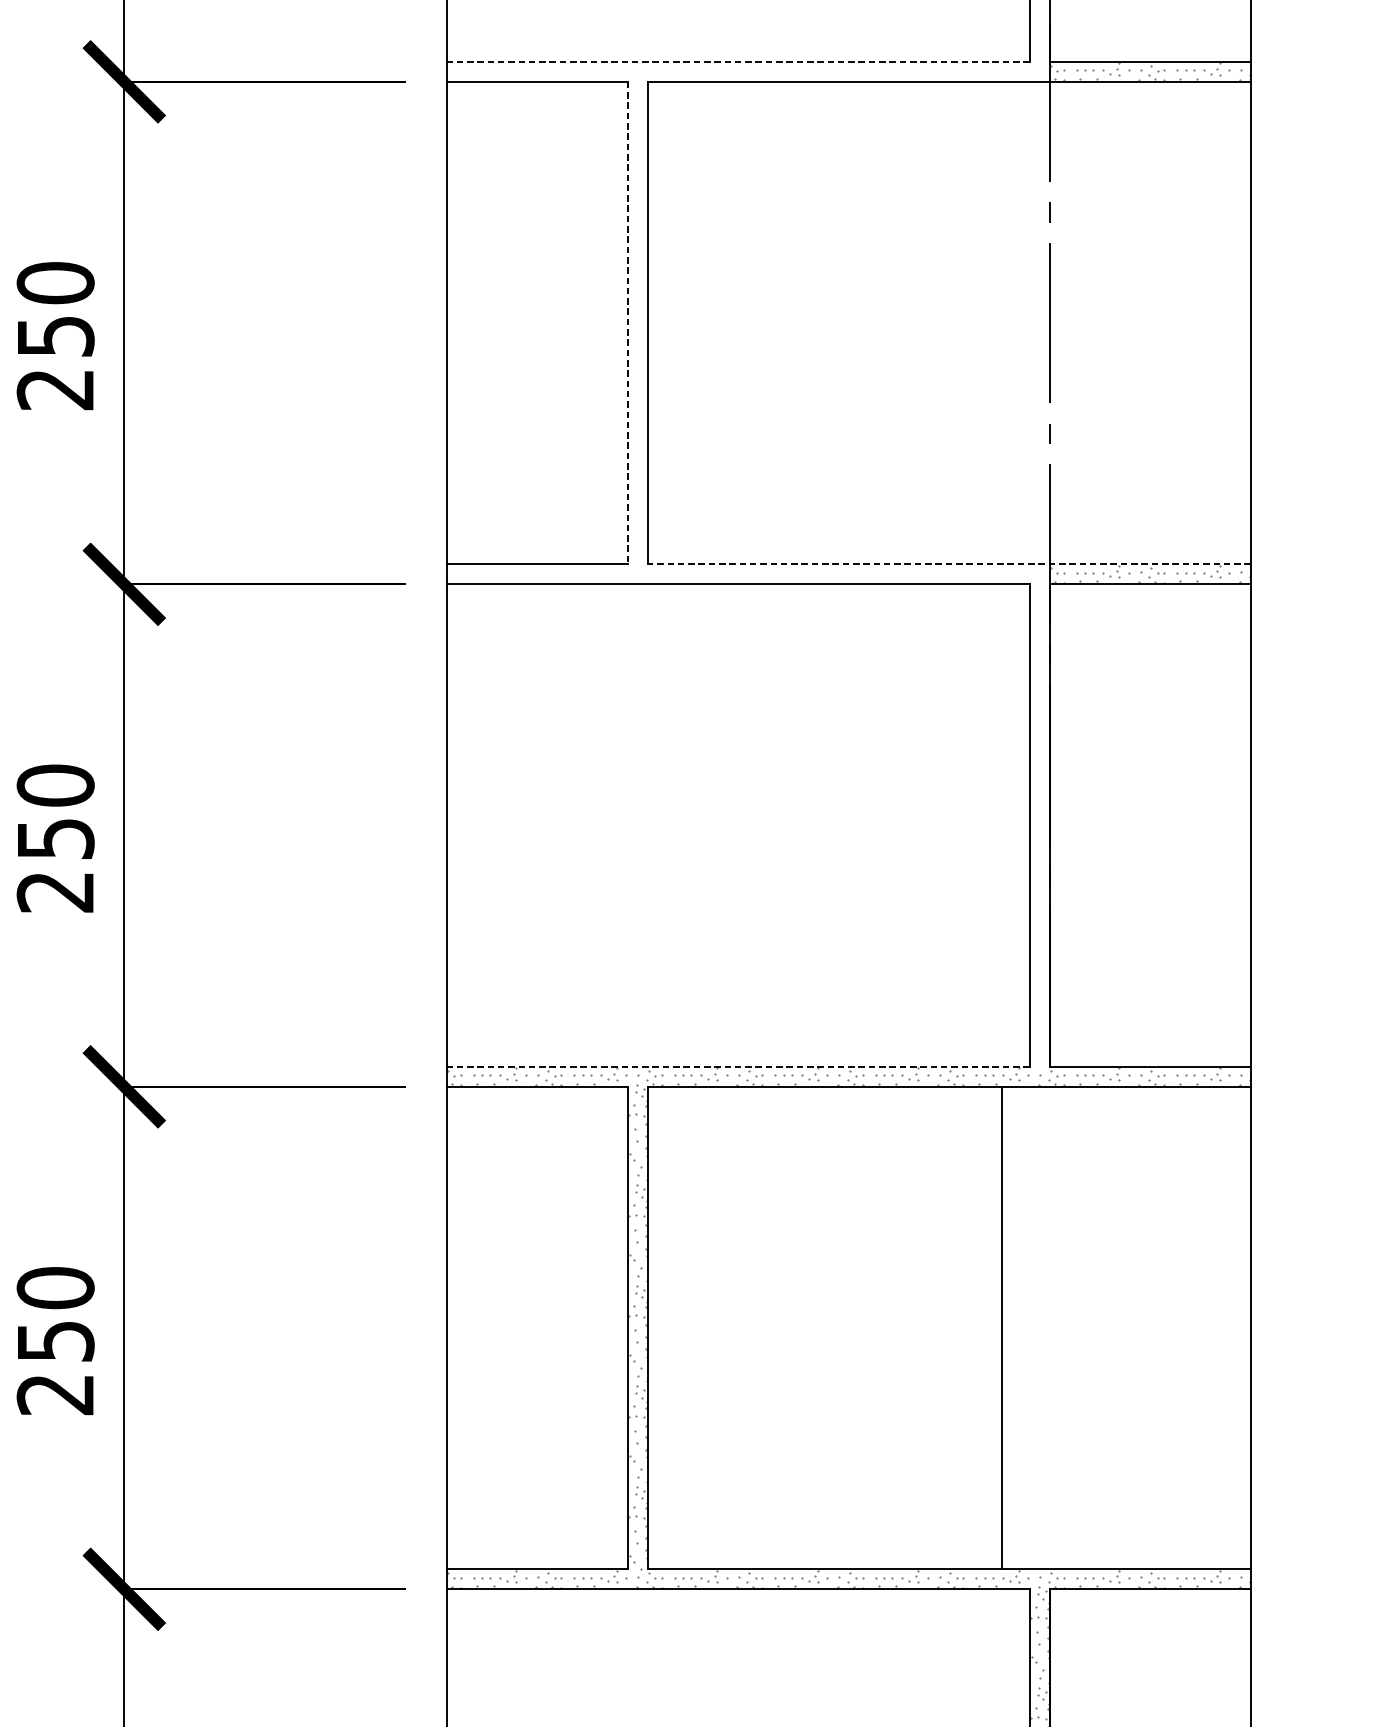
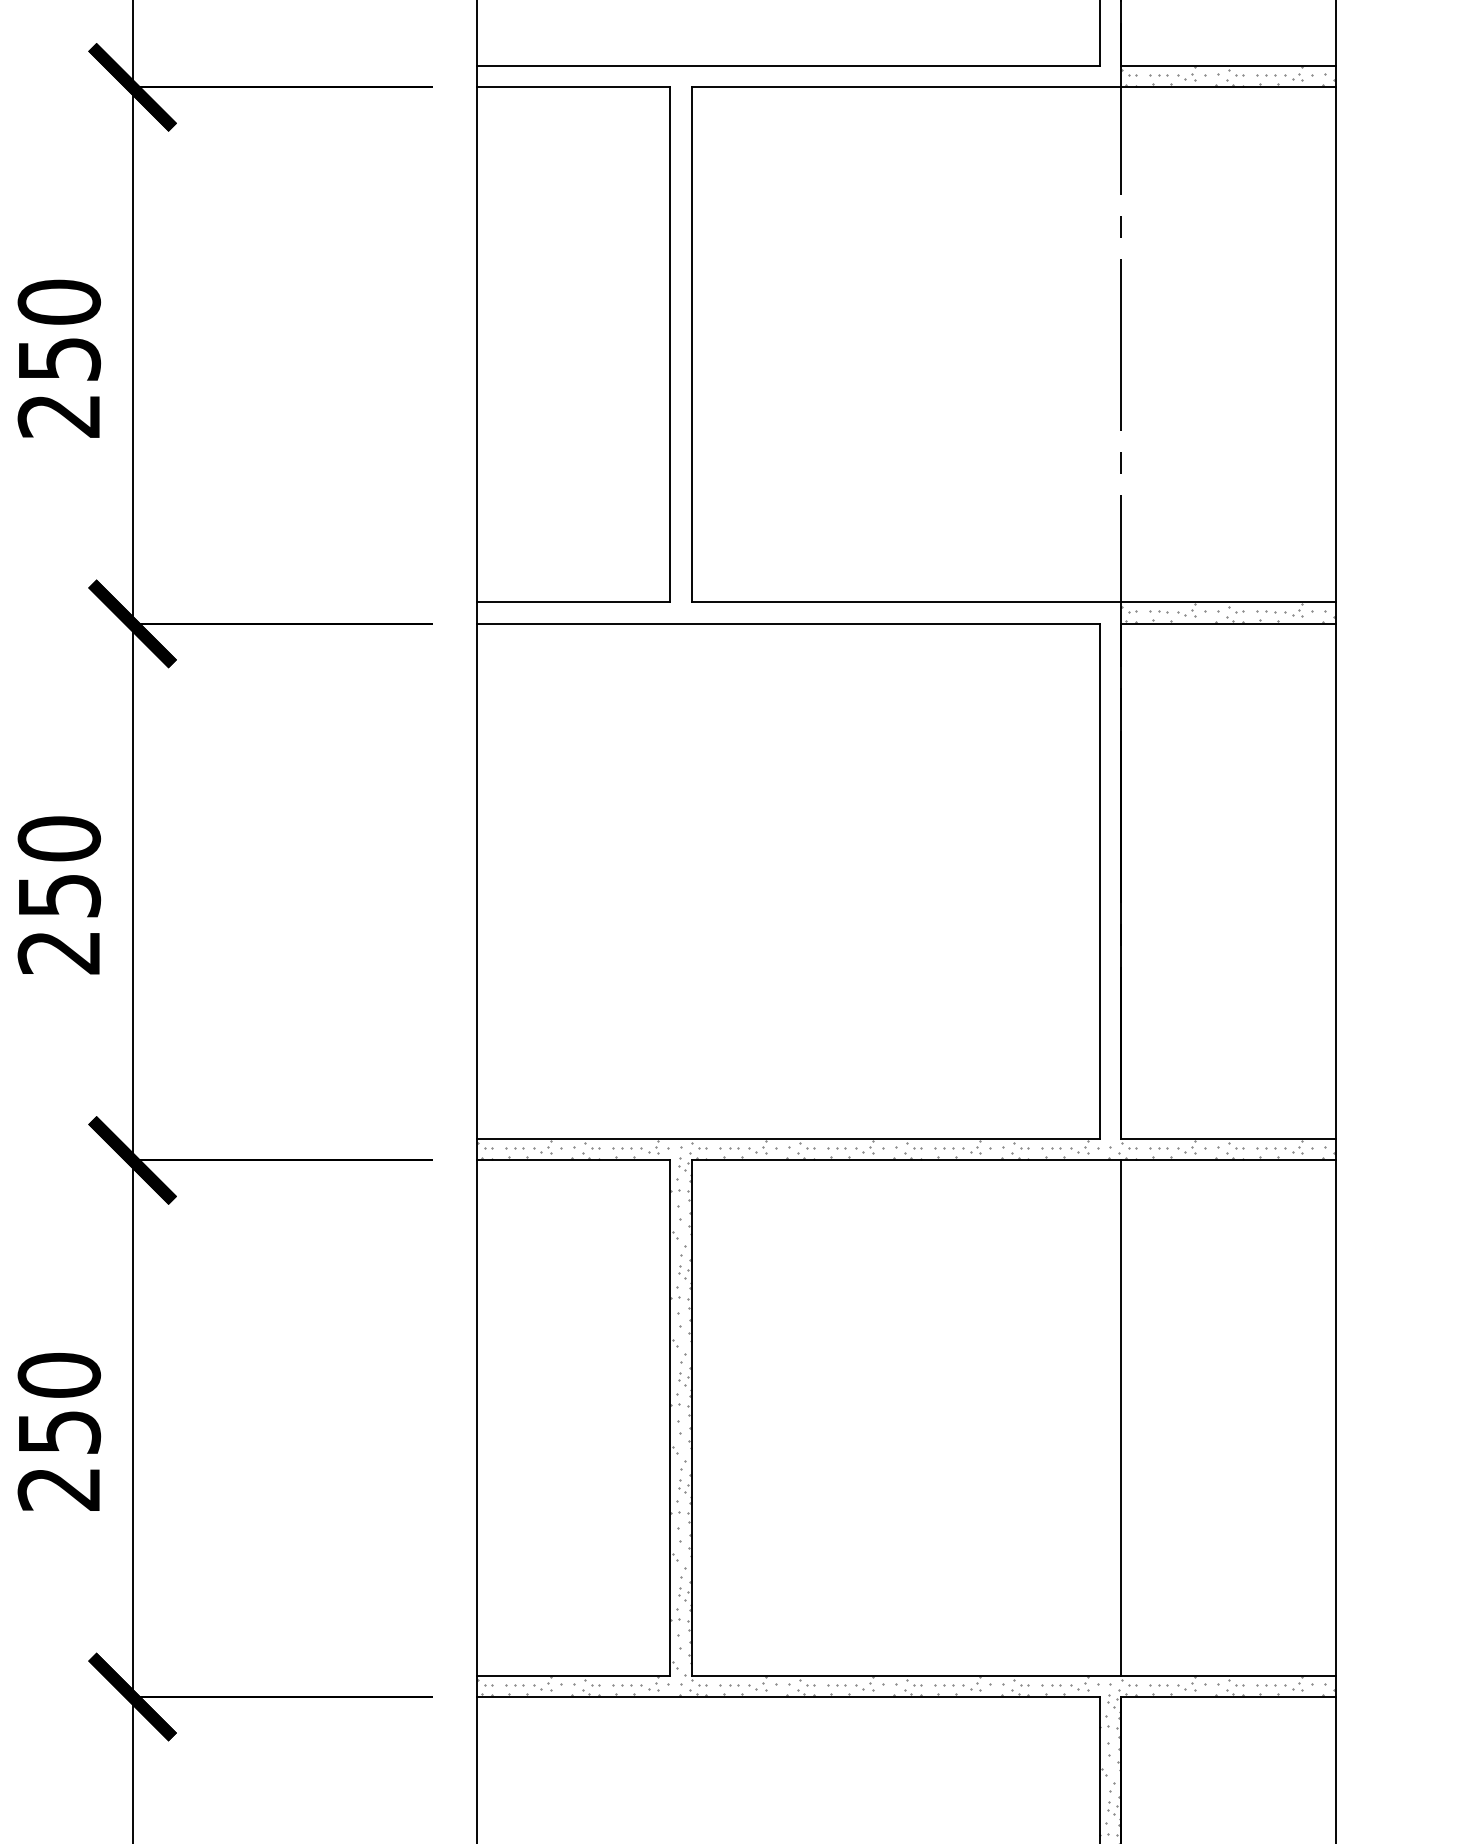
line: (737, 61) -> (787, 65), dashed -> solid
line: (628, 322) -> (670, 344), dashed -> solid
line: (949, 564) -> (1013, 602), dashed -> solid
line: (737, 1067) -> (787, 1139), dashed -> solid
line: (1002, 1327) -> (1121, 1417), moved

